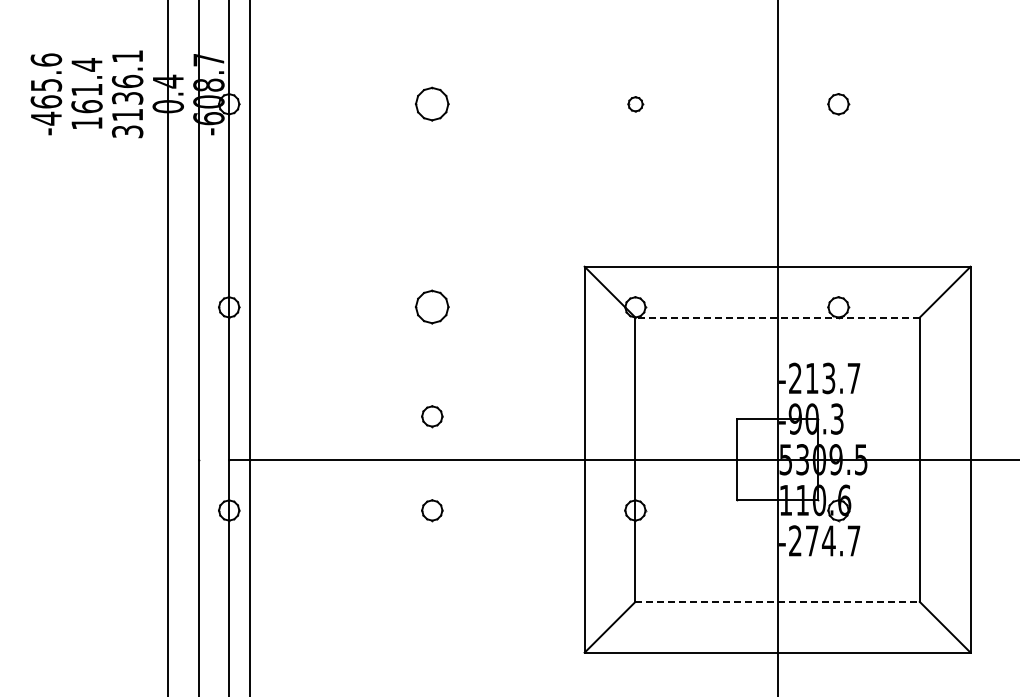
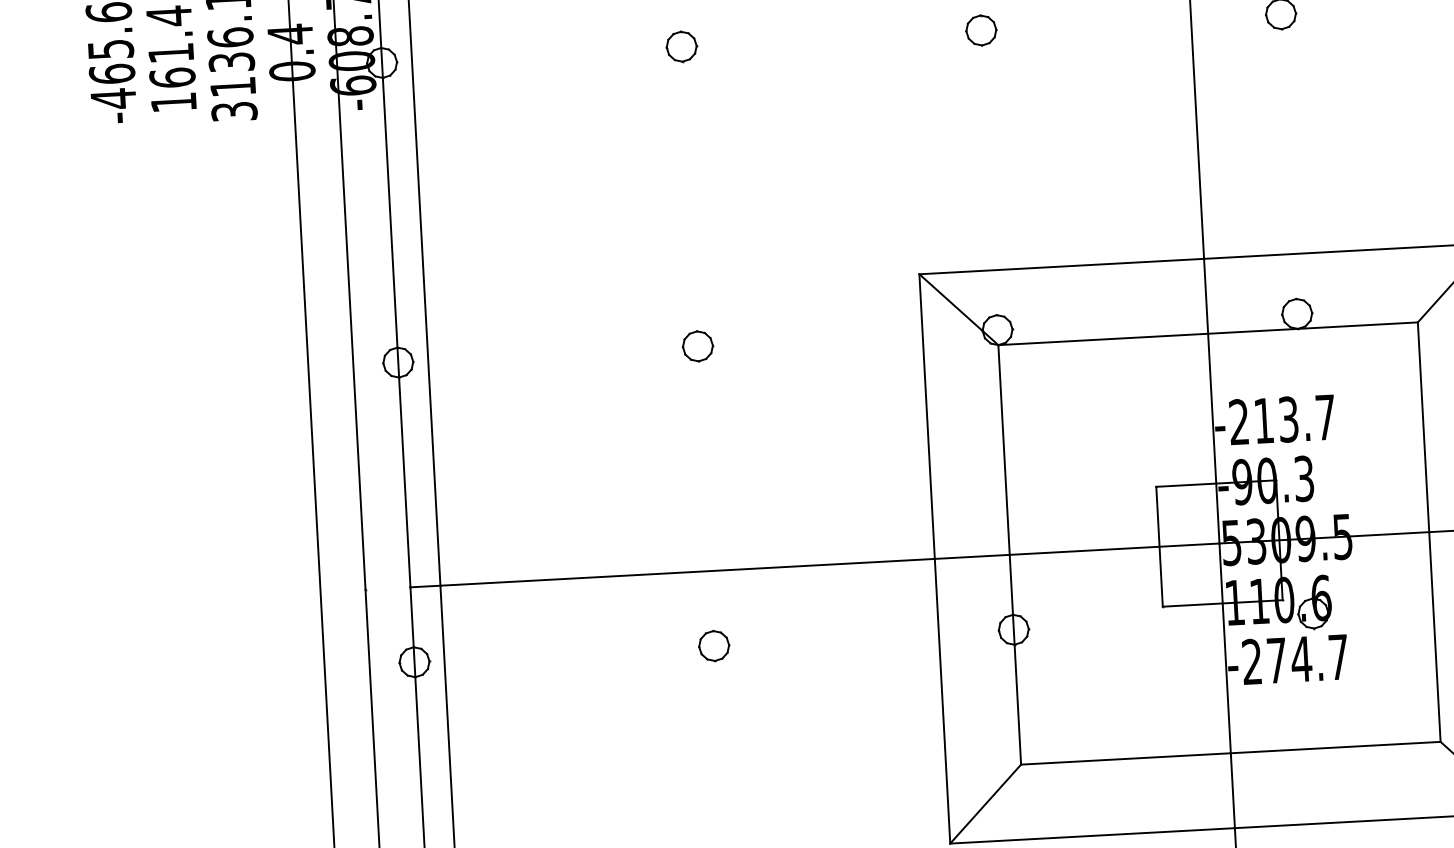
part: (432, 104) -> (681, 47), size x0.62
part: (635, 104) -> (981, 30), size x1.43
part: (432, 307) -> (698, 346), size x0.62
line: (777, 317) -> (1207, 333), dashed -> solid
part: (432, 416) -> (706, 507), removed
line: (778, 601) -> (1232, 752), dashed -> solid

